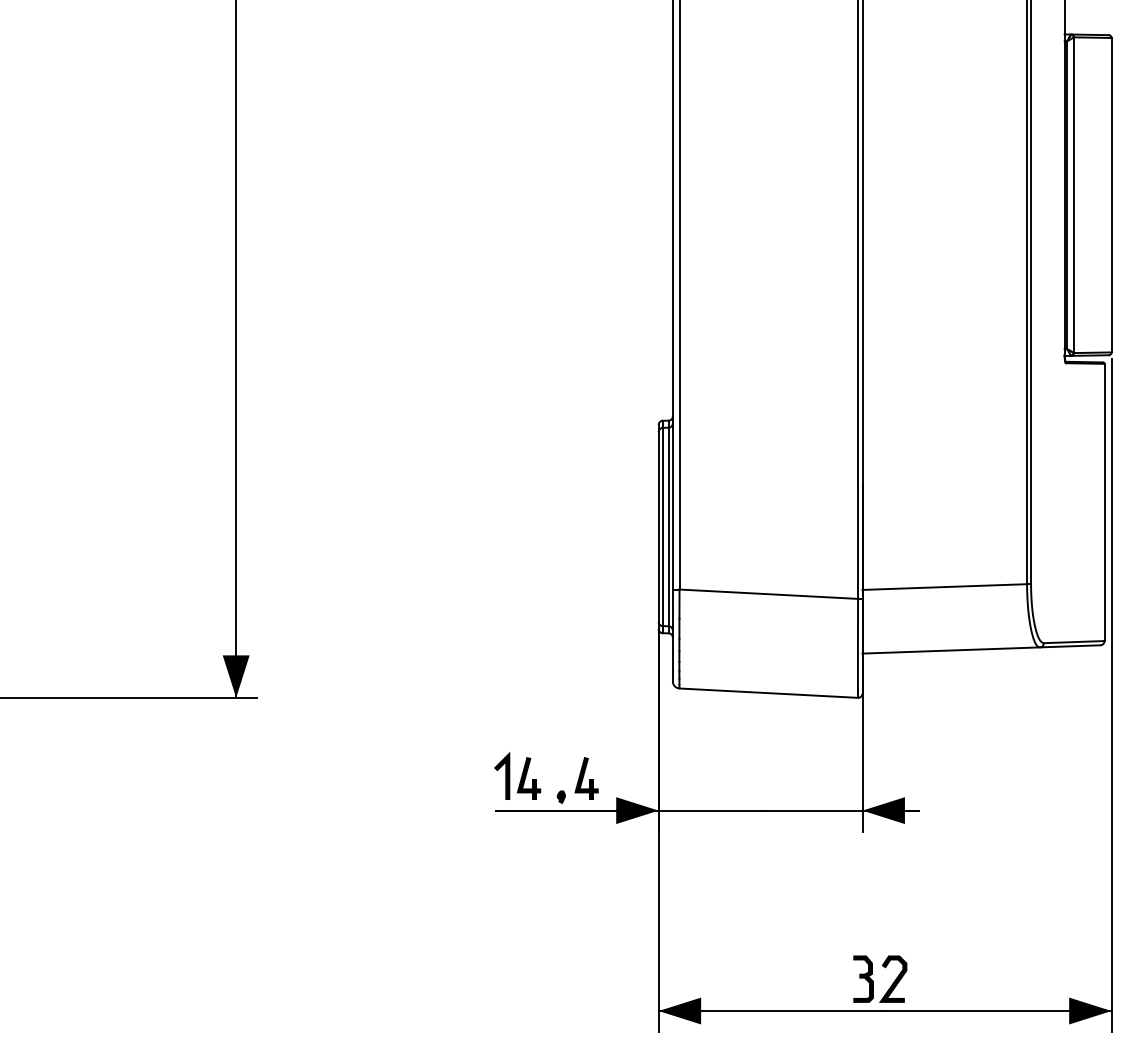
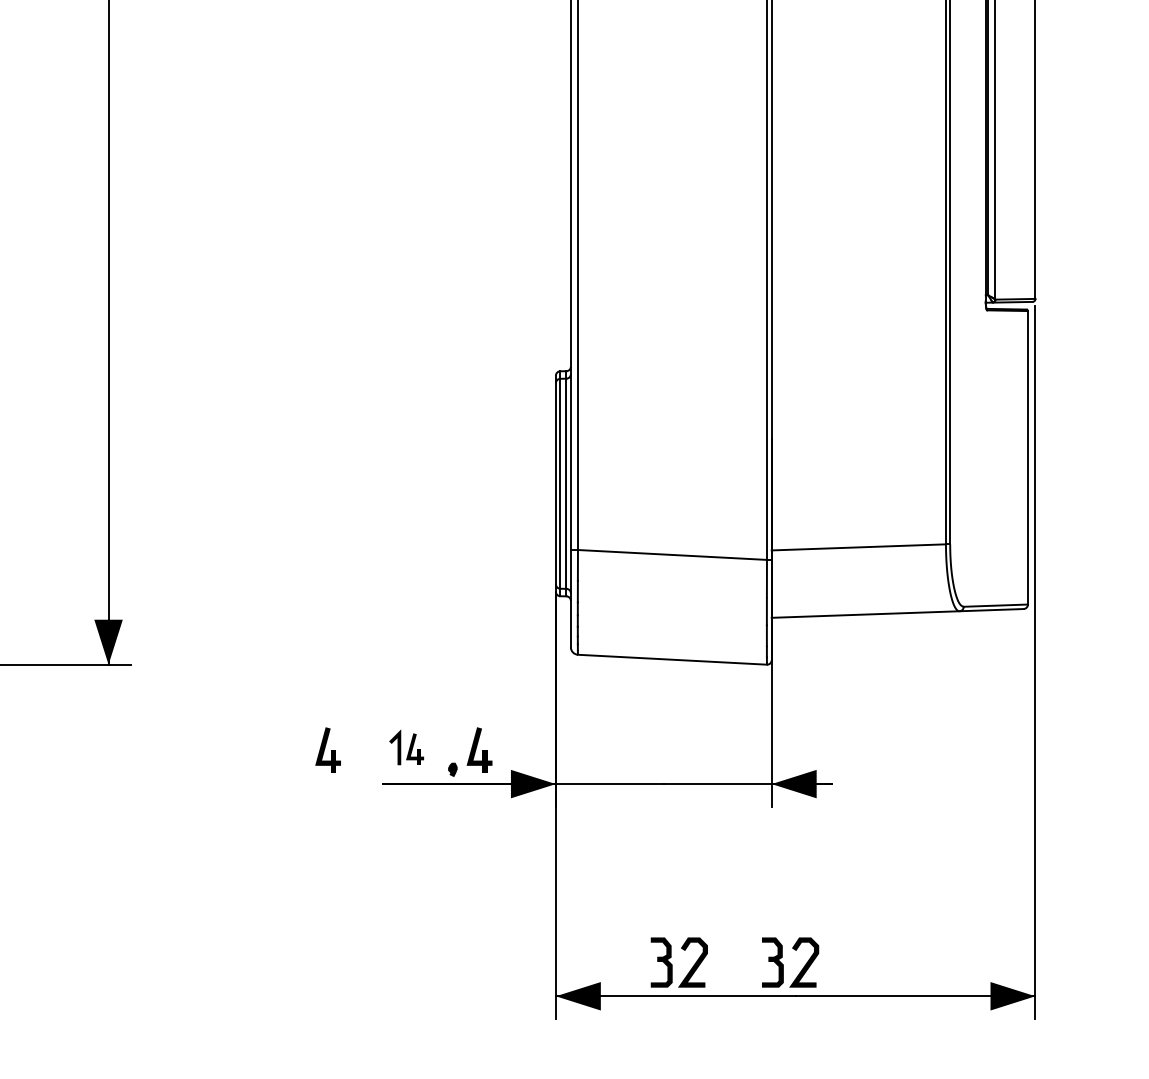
part: (517, 775) -> (406, 746), size x0.7
part: (443, 778) -> (328, 750), added
part: (768, 980) -> (672, 963), added

